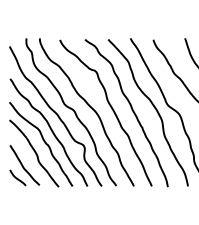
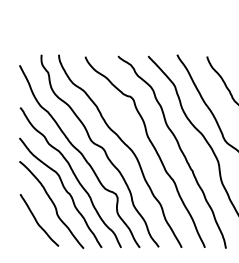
curve: (17, 177) -> (29, 236), removed

